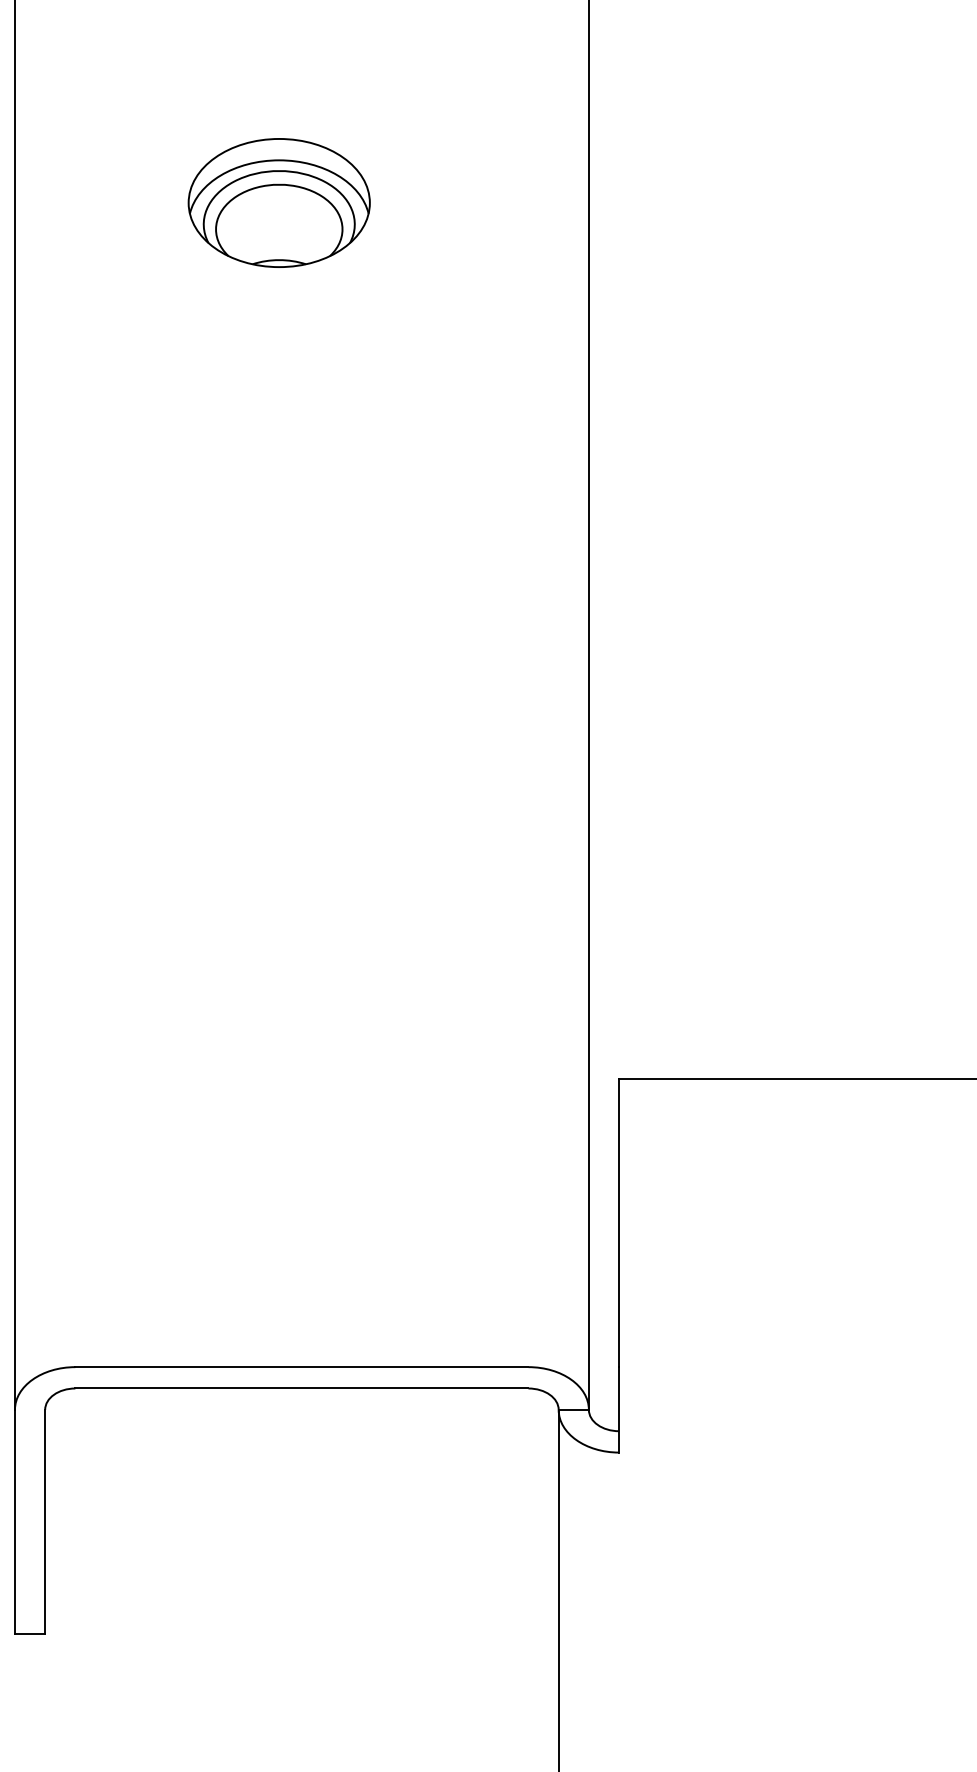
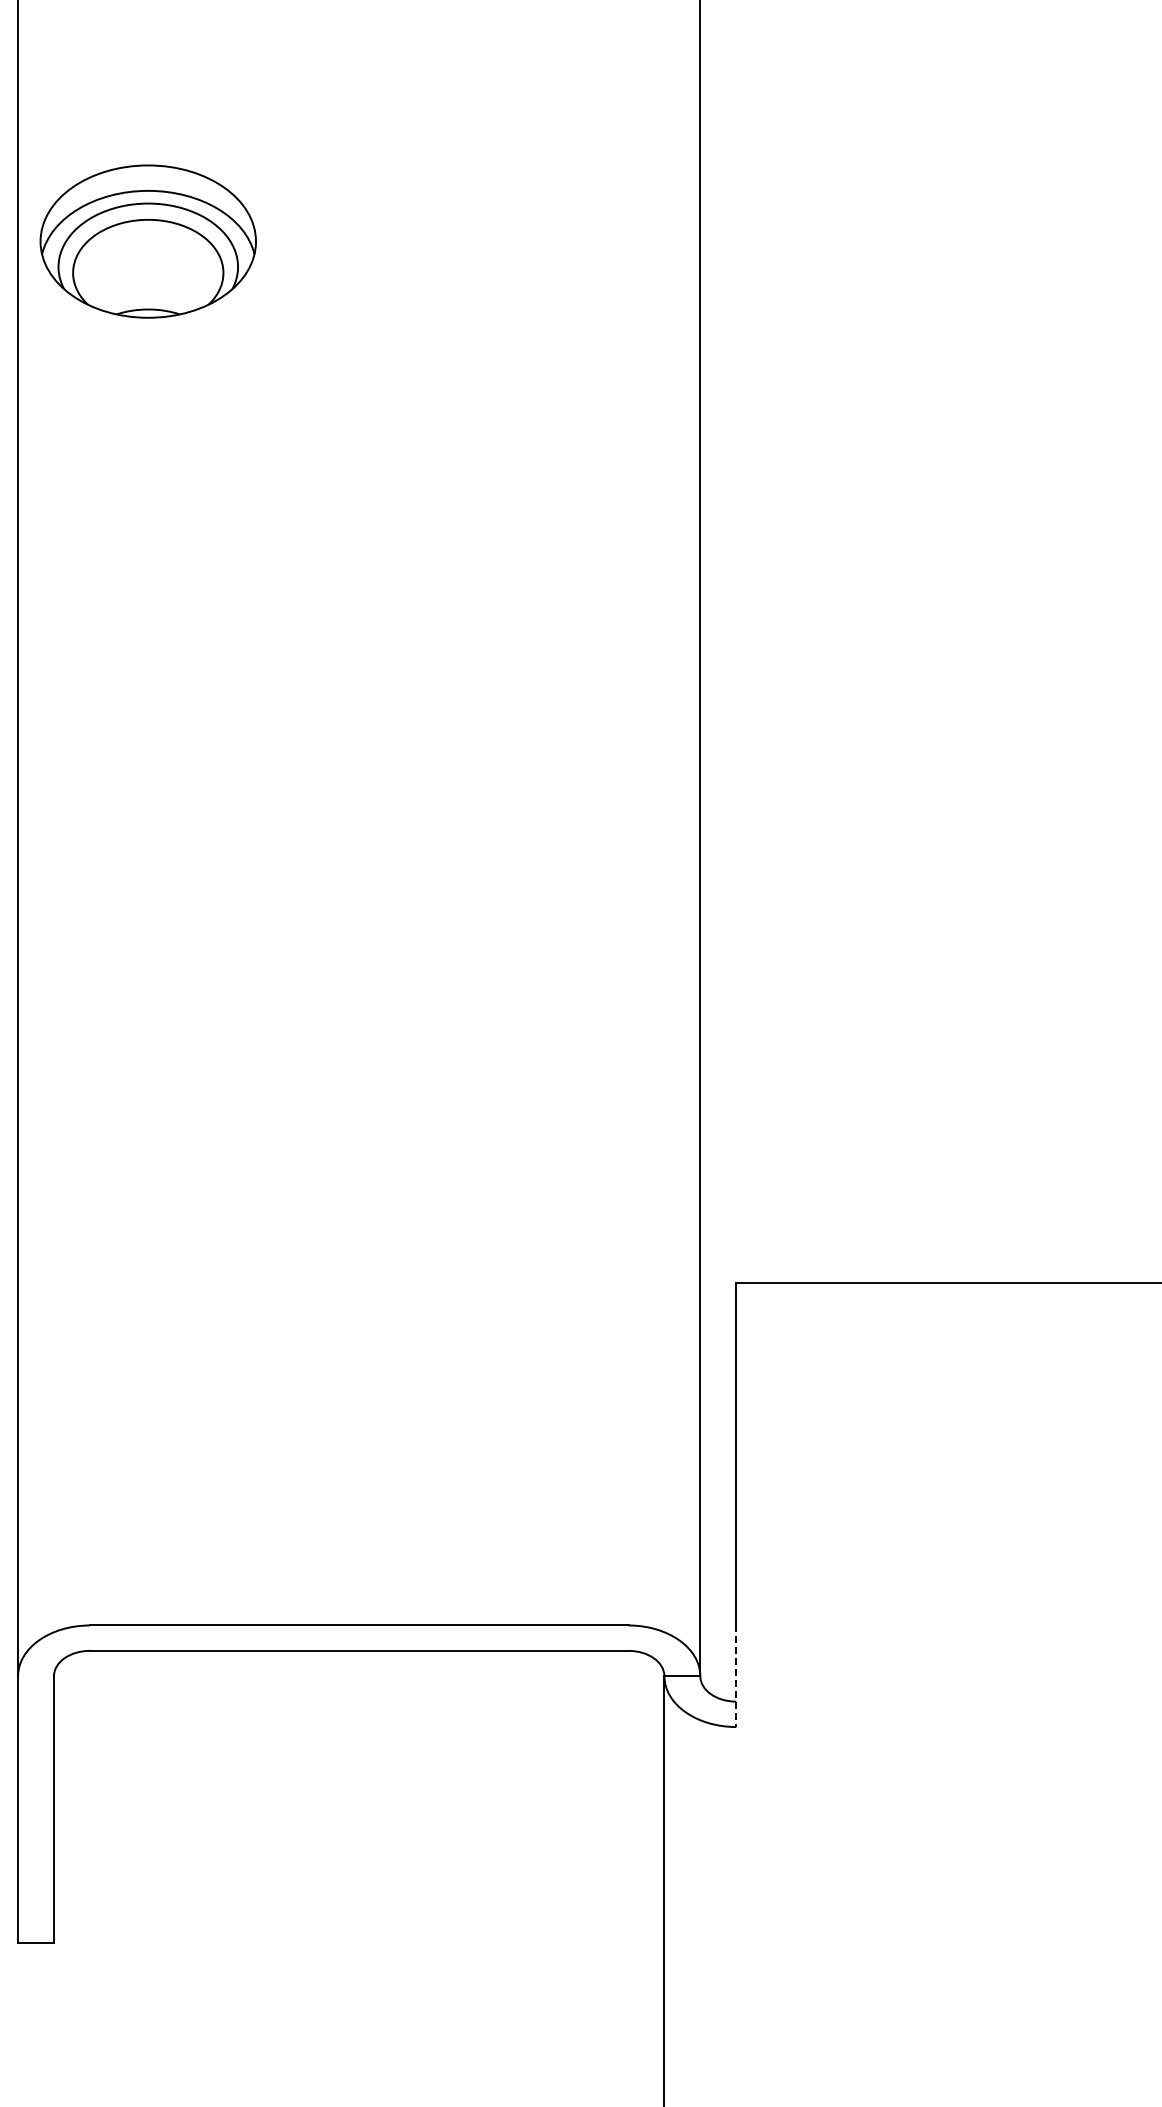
part: (278, 202) -> (147, 241), moved
line: (619, 1410) -> (736, 1676), solid -> dashed

